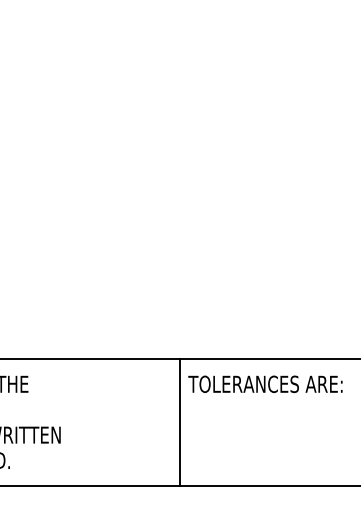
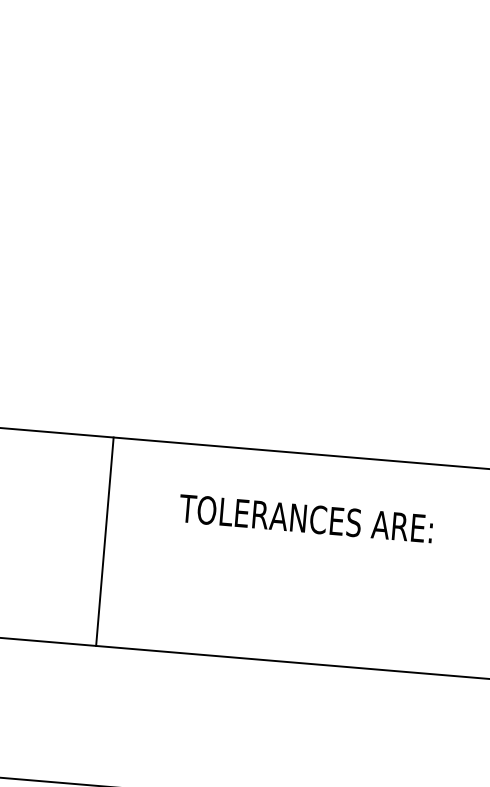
text: (265, 383) -> (306, 517), moved
line: (179, 422) -> (104, 541), moved

